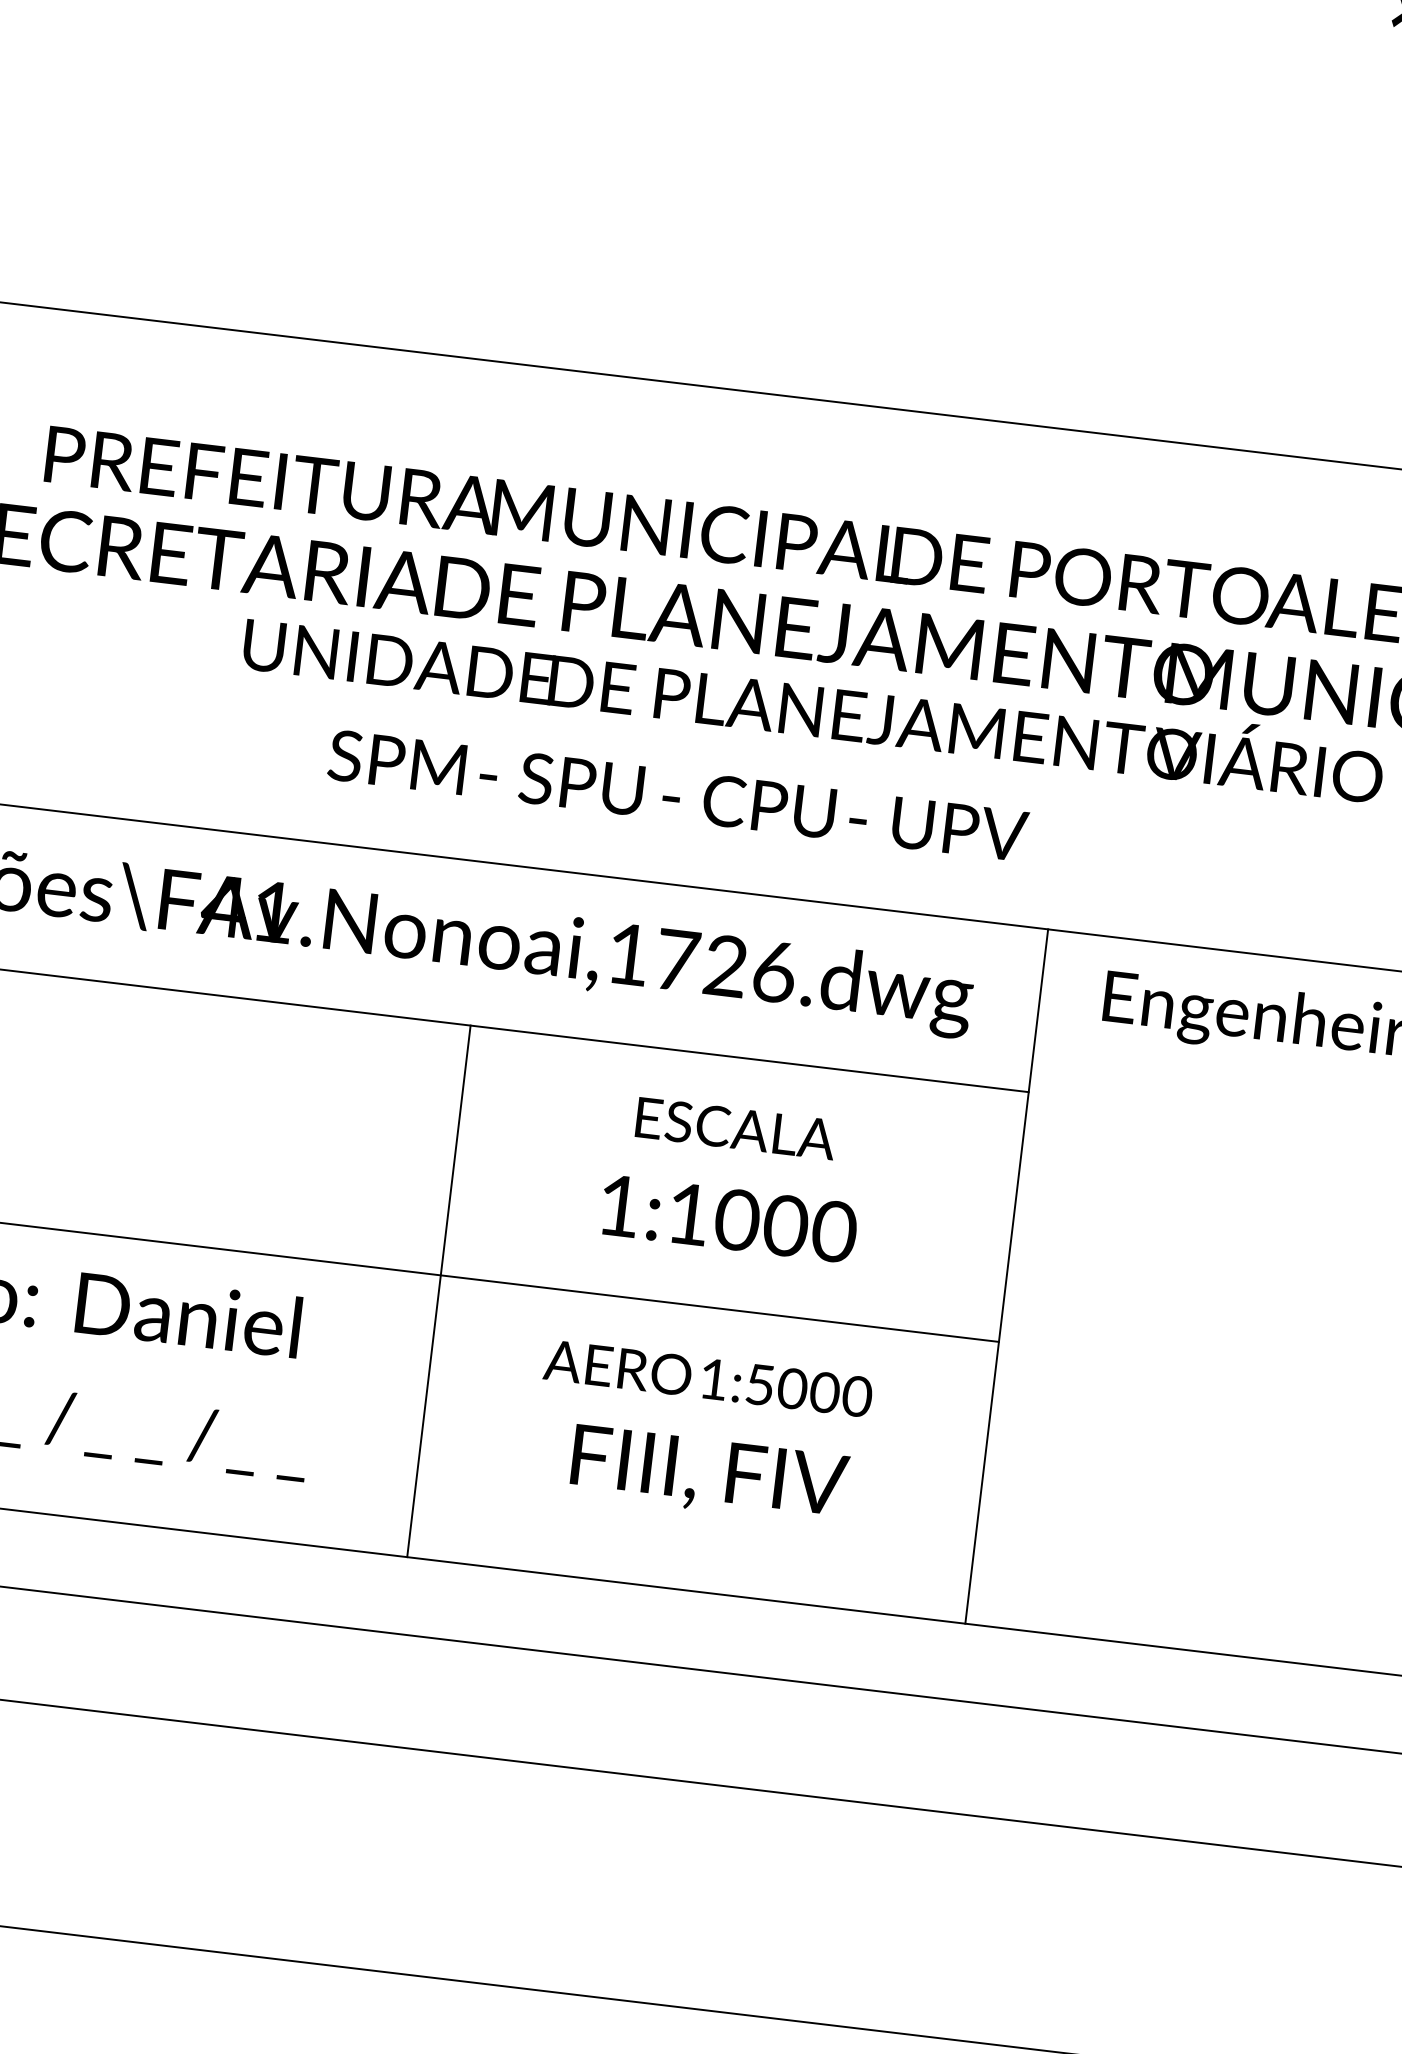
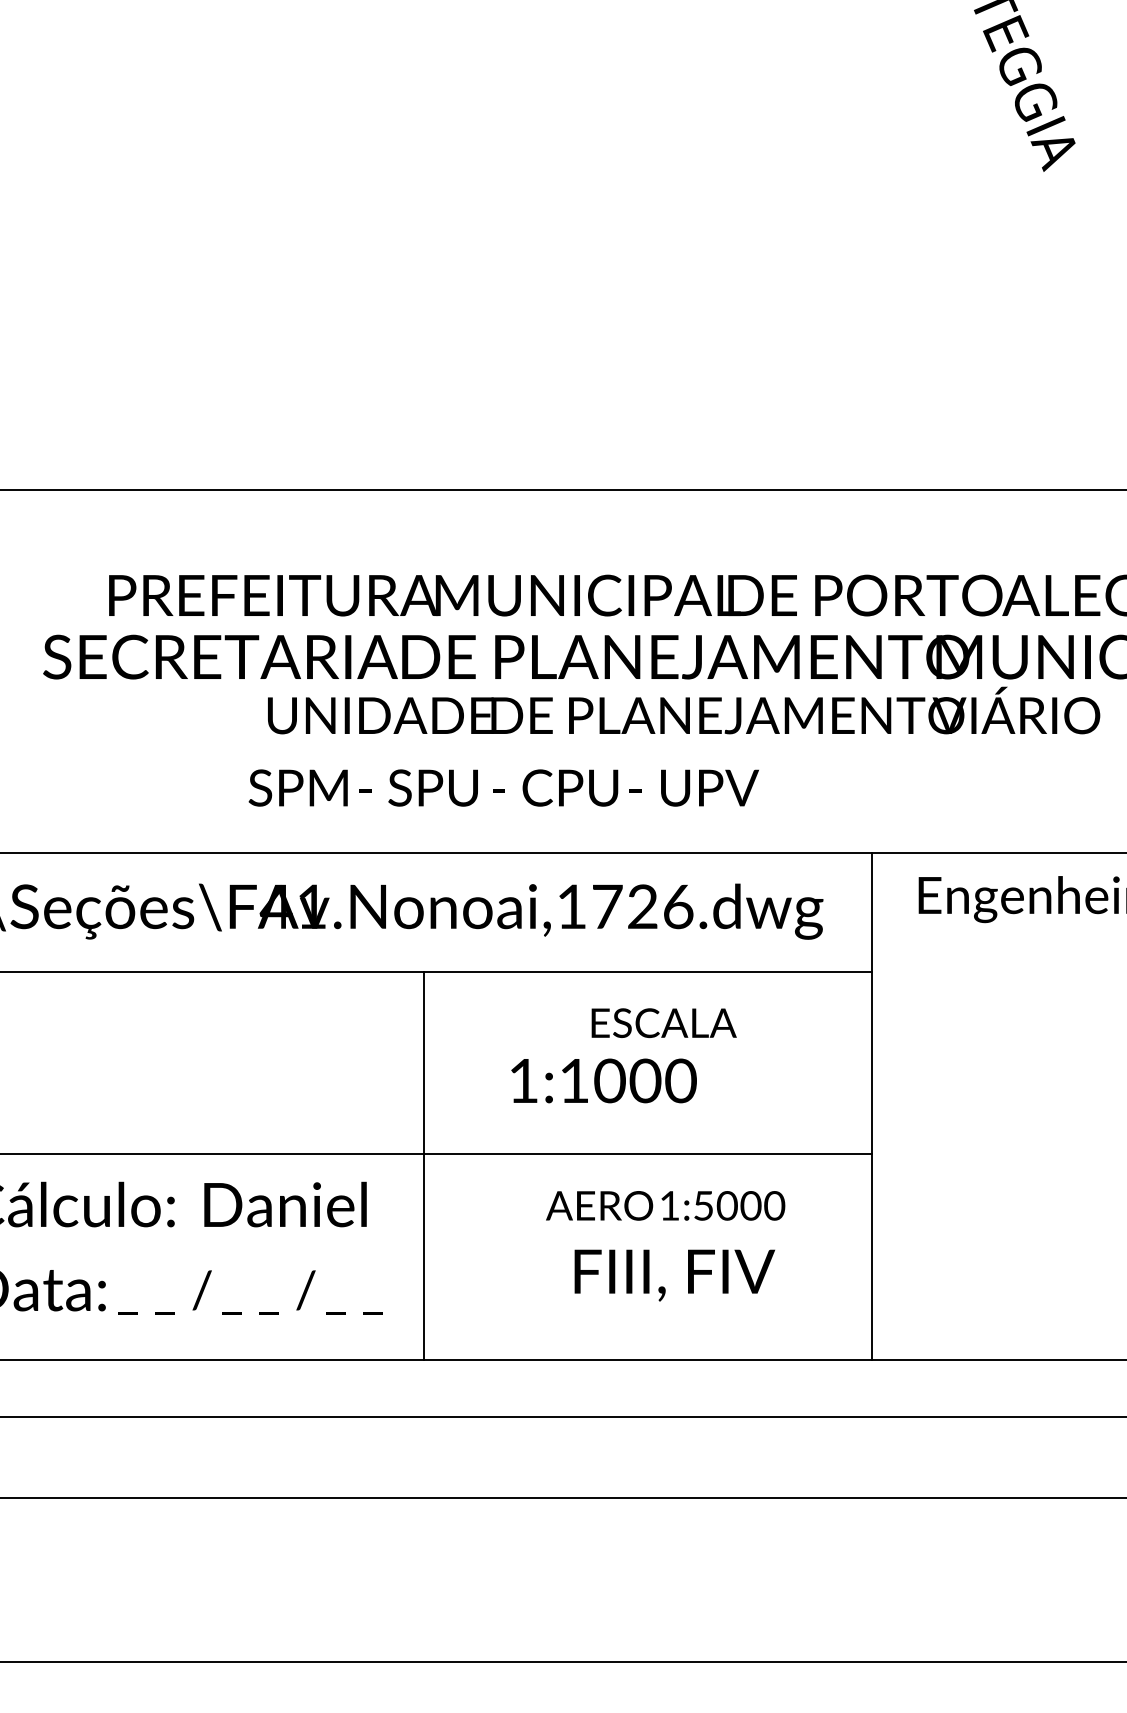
text: (677, 794) -> (503, 787), moved
text: (728, 1218) -> (603, 1080), moved
line: (438, 1290) -> (423, 1165), moved

